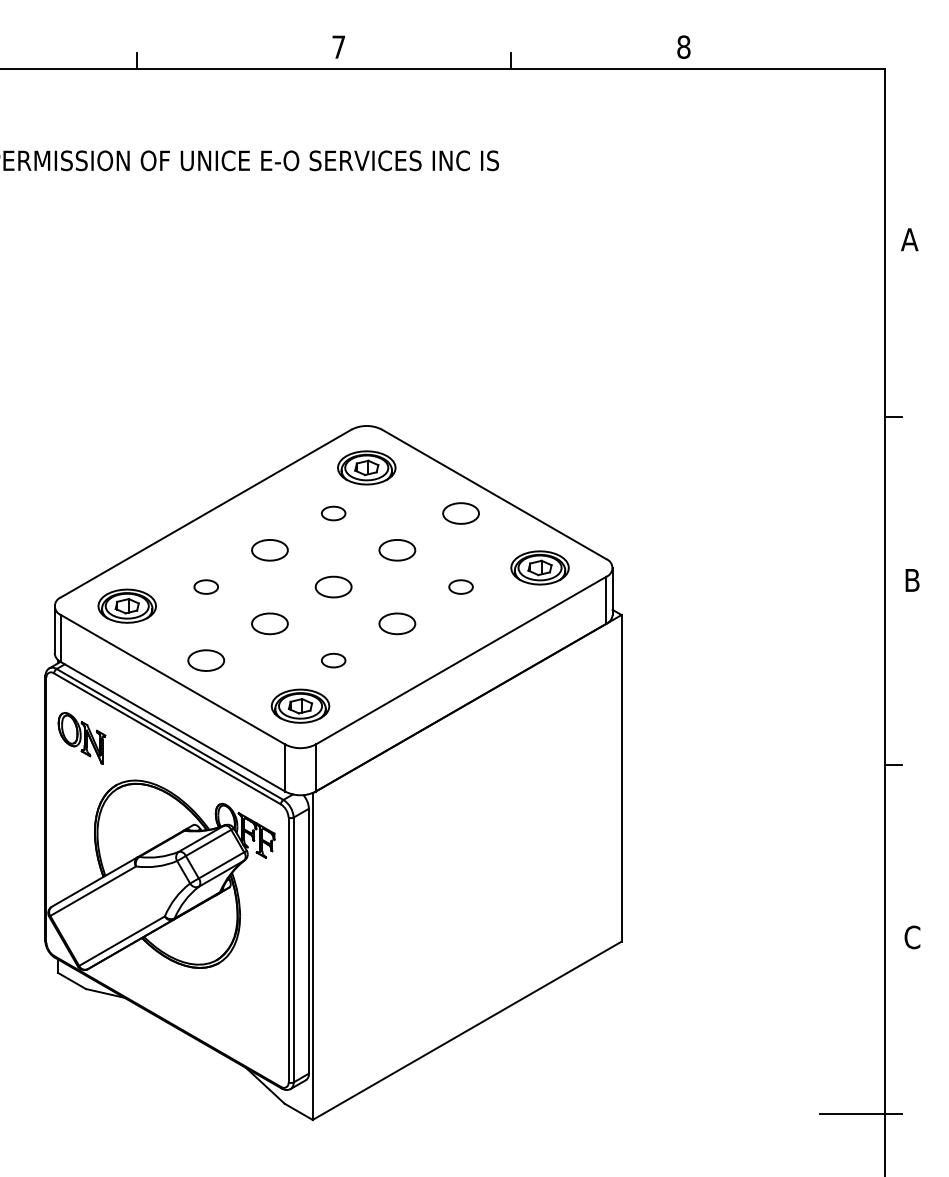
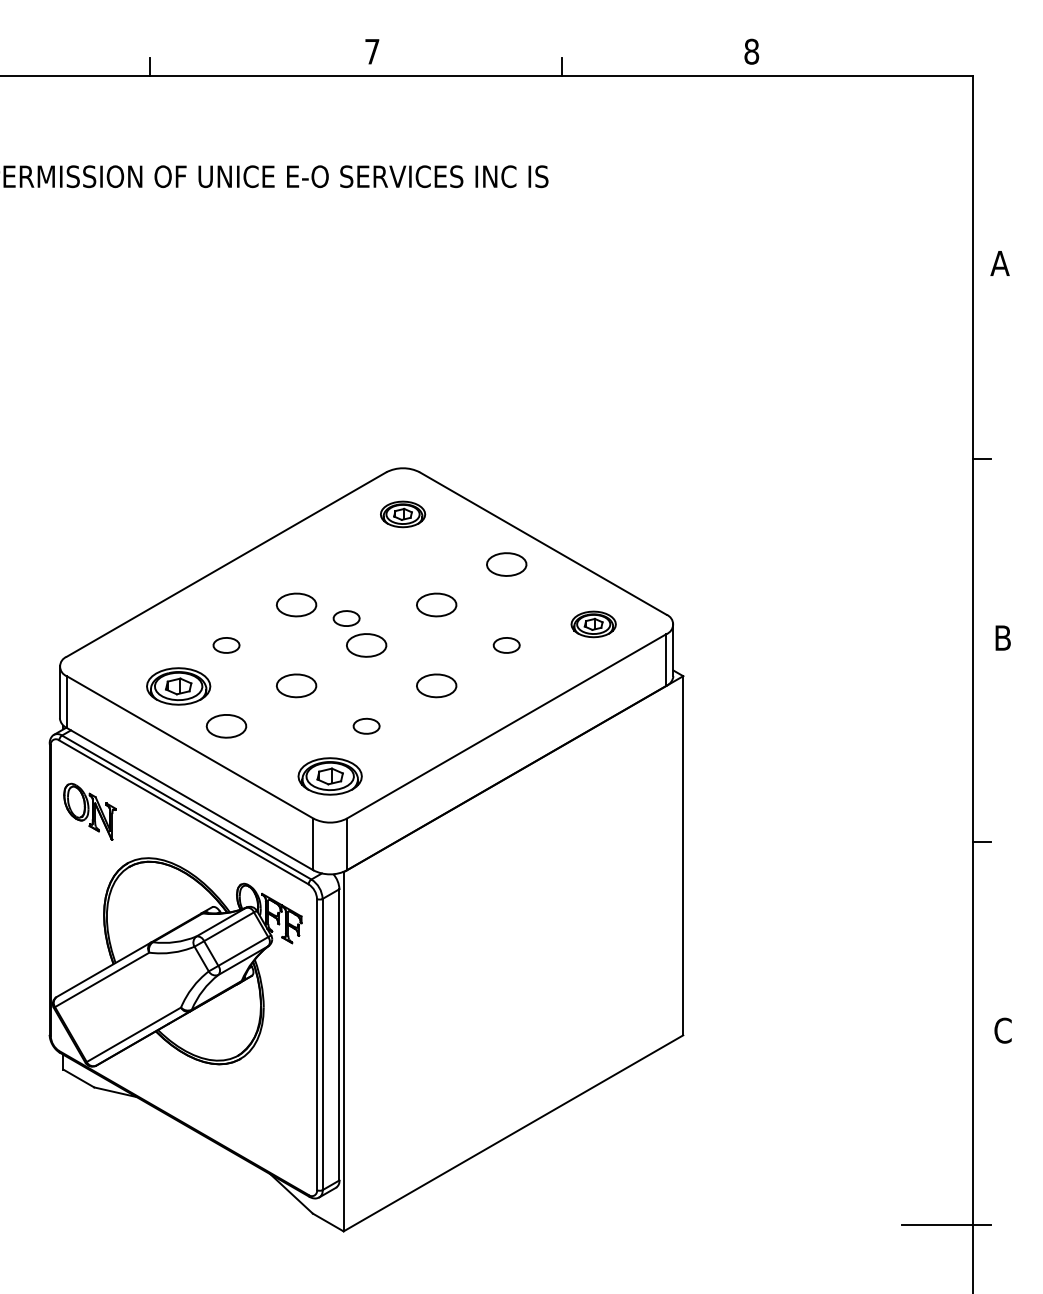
part: (366, 468) -> (402, 514), size x0.7
part: (333, 513) -> (346, 618), moved
part: (539, 568) -> (593, 624), size x0.7
part: (127, 606) -> (178, 686), moved

